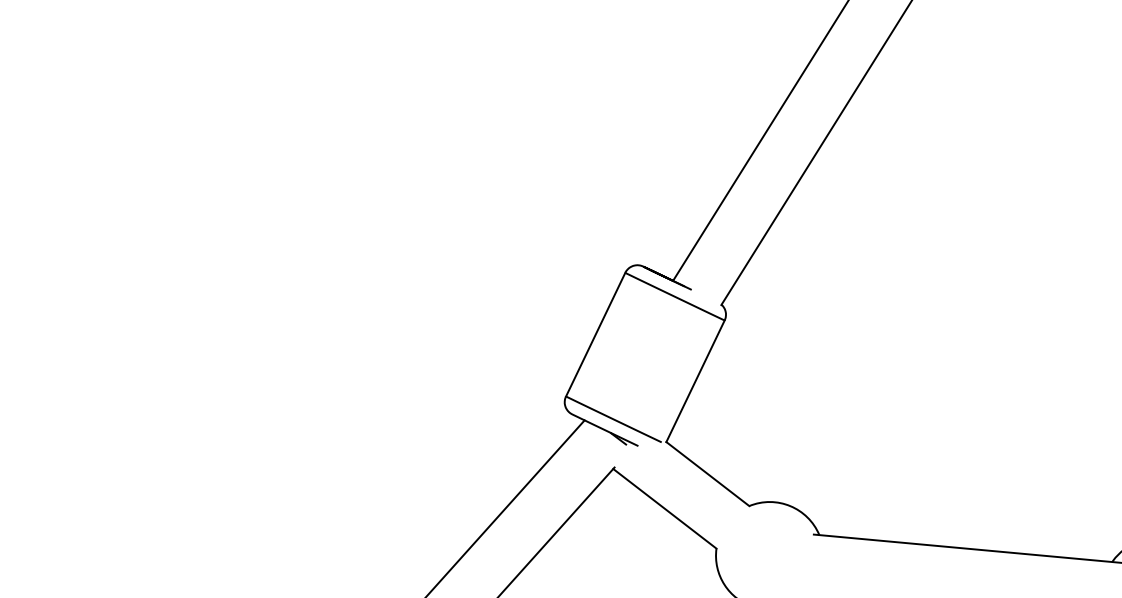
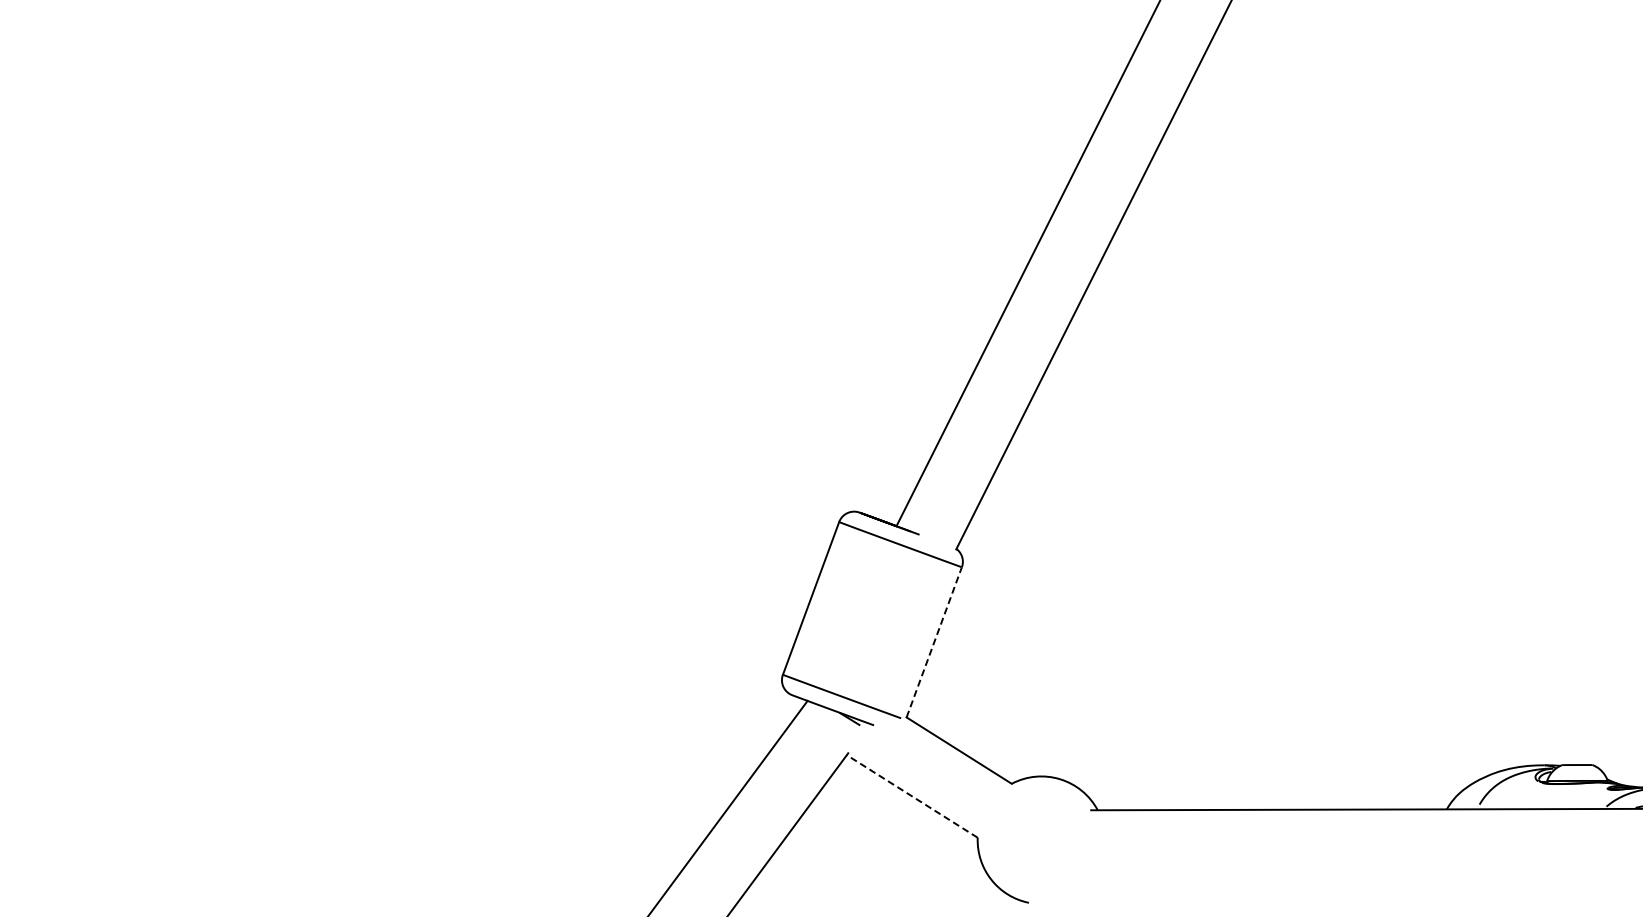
line: (695, 380) -> (934, 641), solid -> dashed
line: (664, 508) -> (911, 796), solid -> dashed

